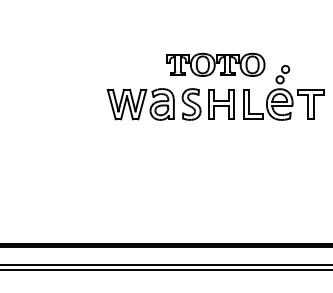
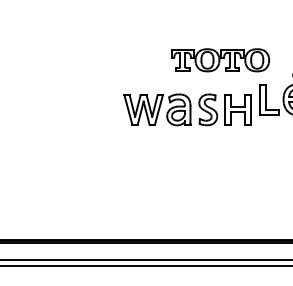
part: (215, 64) -> (220, 59), moved
part: (170, 104) -> (187, 109), moved

